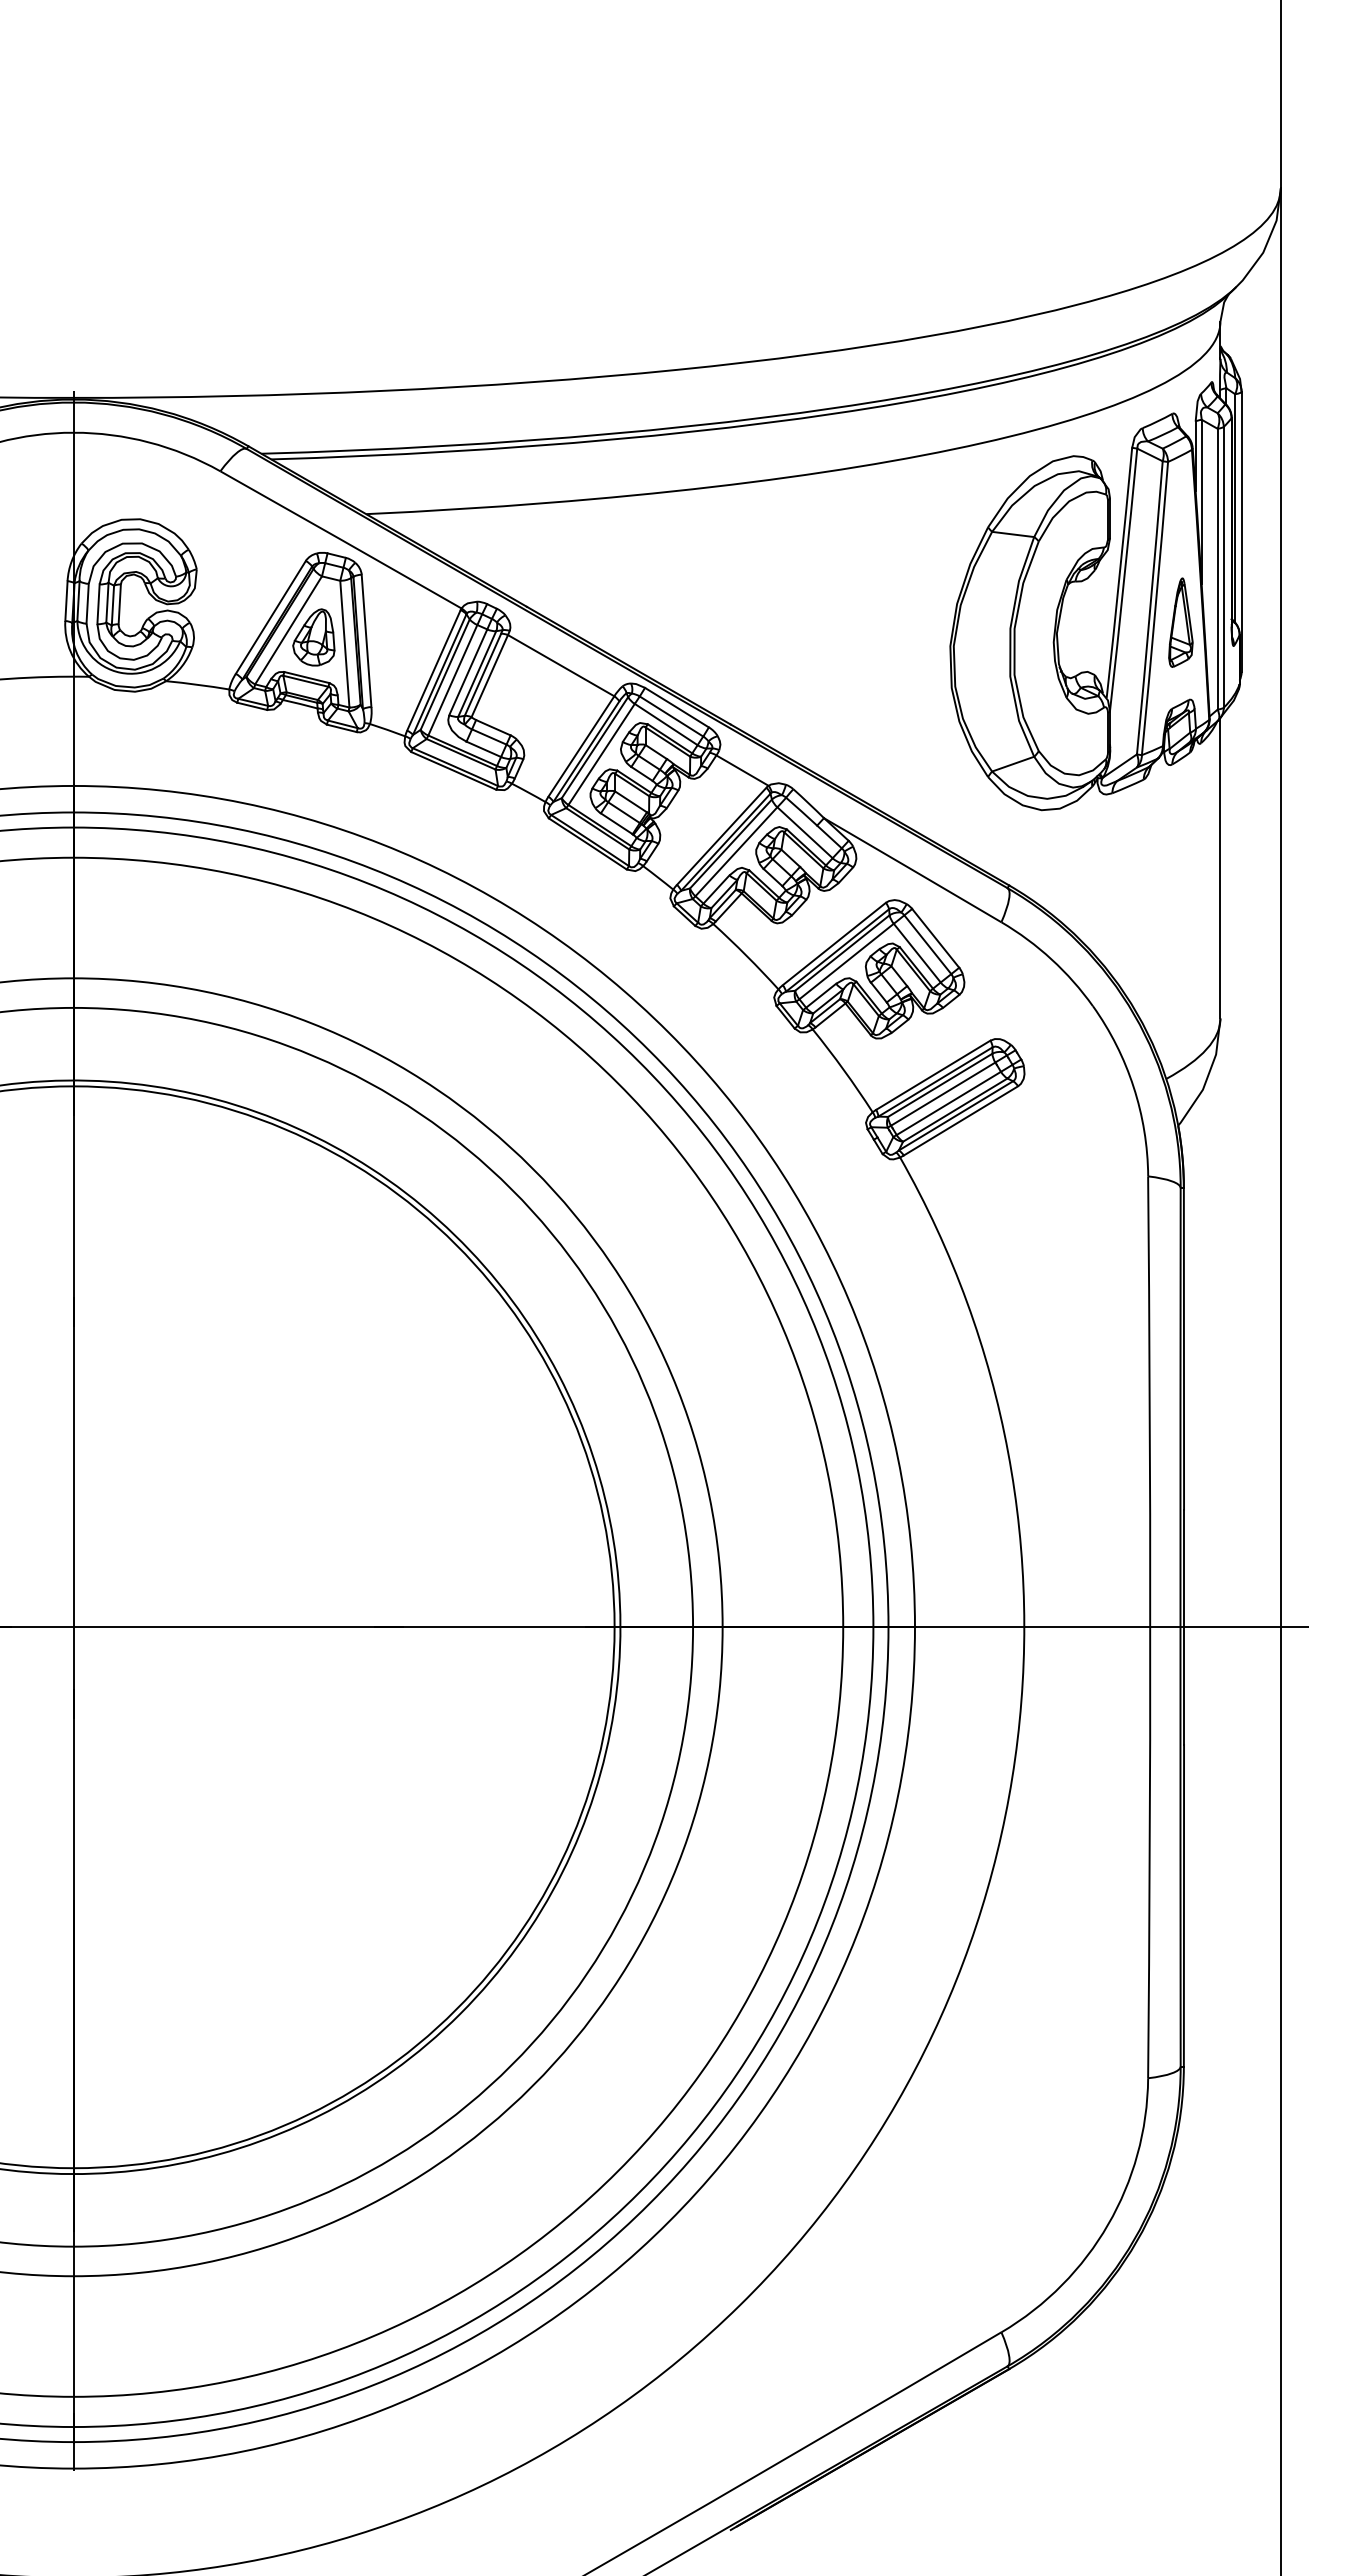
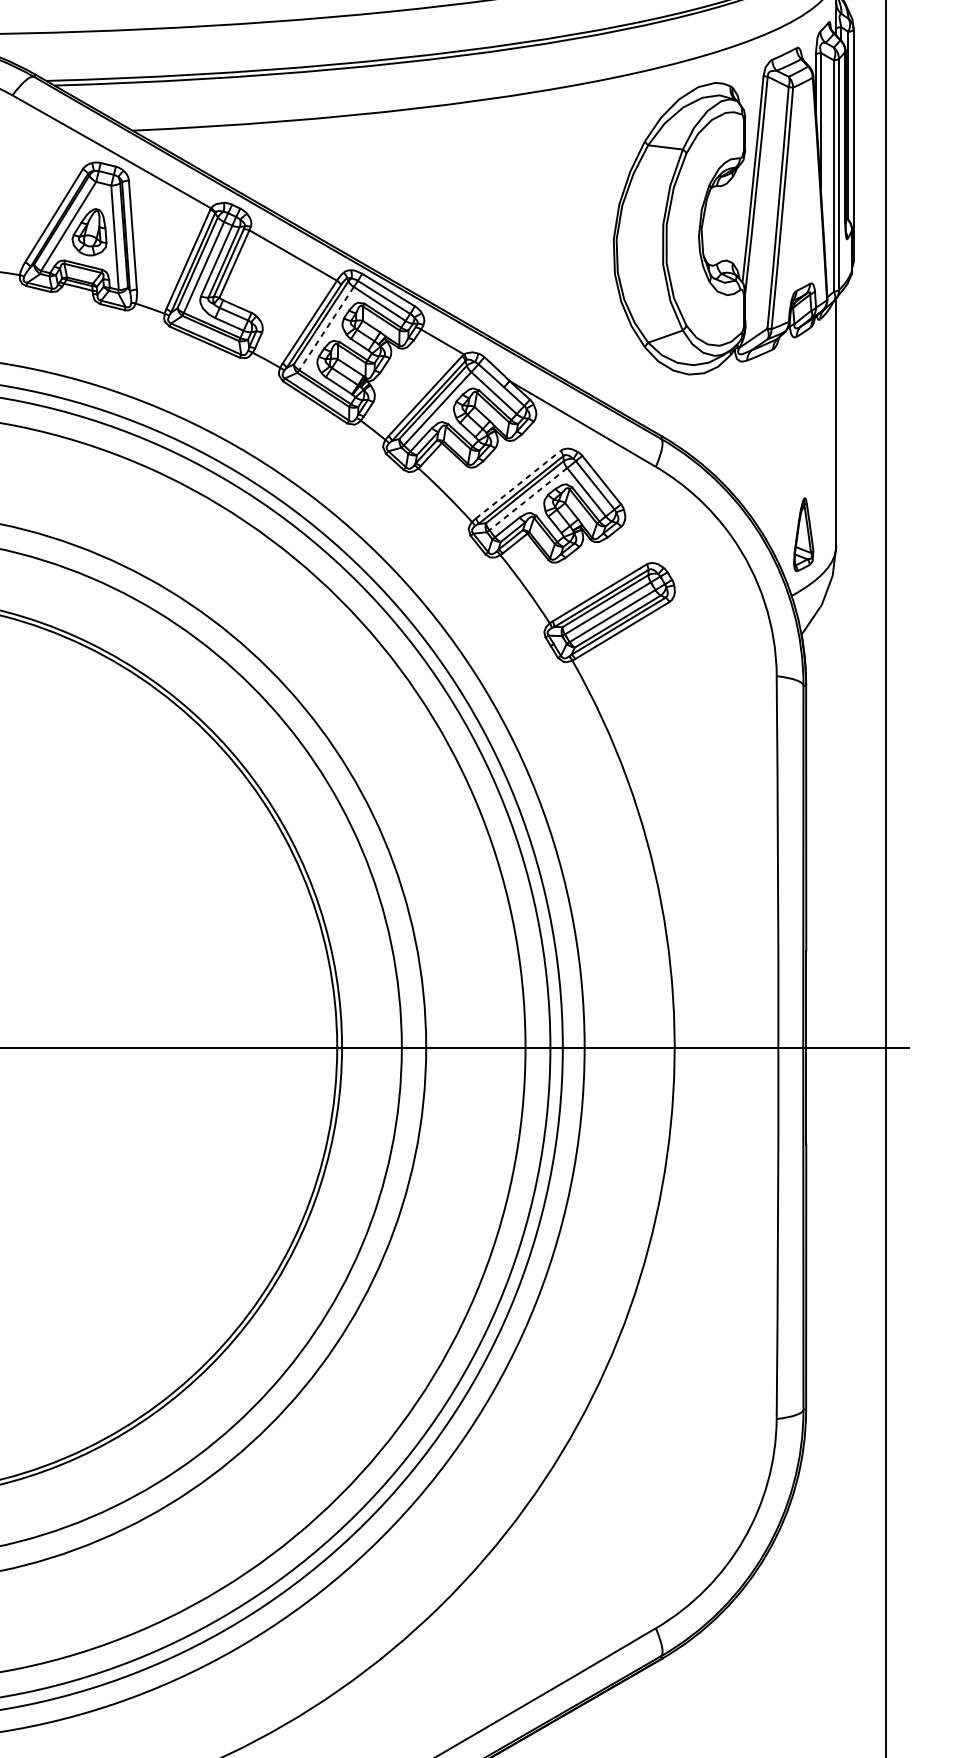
part: (1180, 622) -> (803, 534), moved
line: (601, 754) -> (326, 328), solid -> dashed
line: (834, 944) -> (518, 485), solid -> dashed
line: (846, 961) -> (528, 499), solid -> dashed

